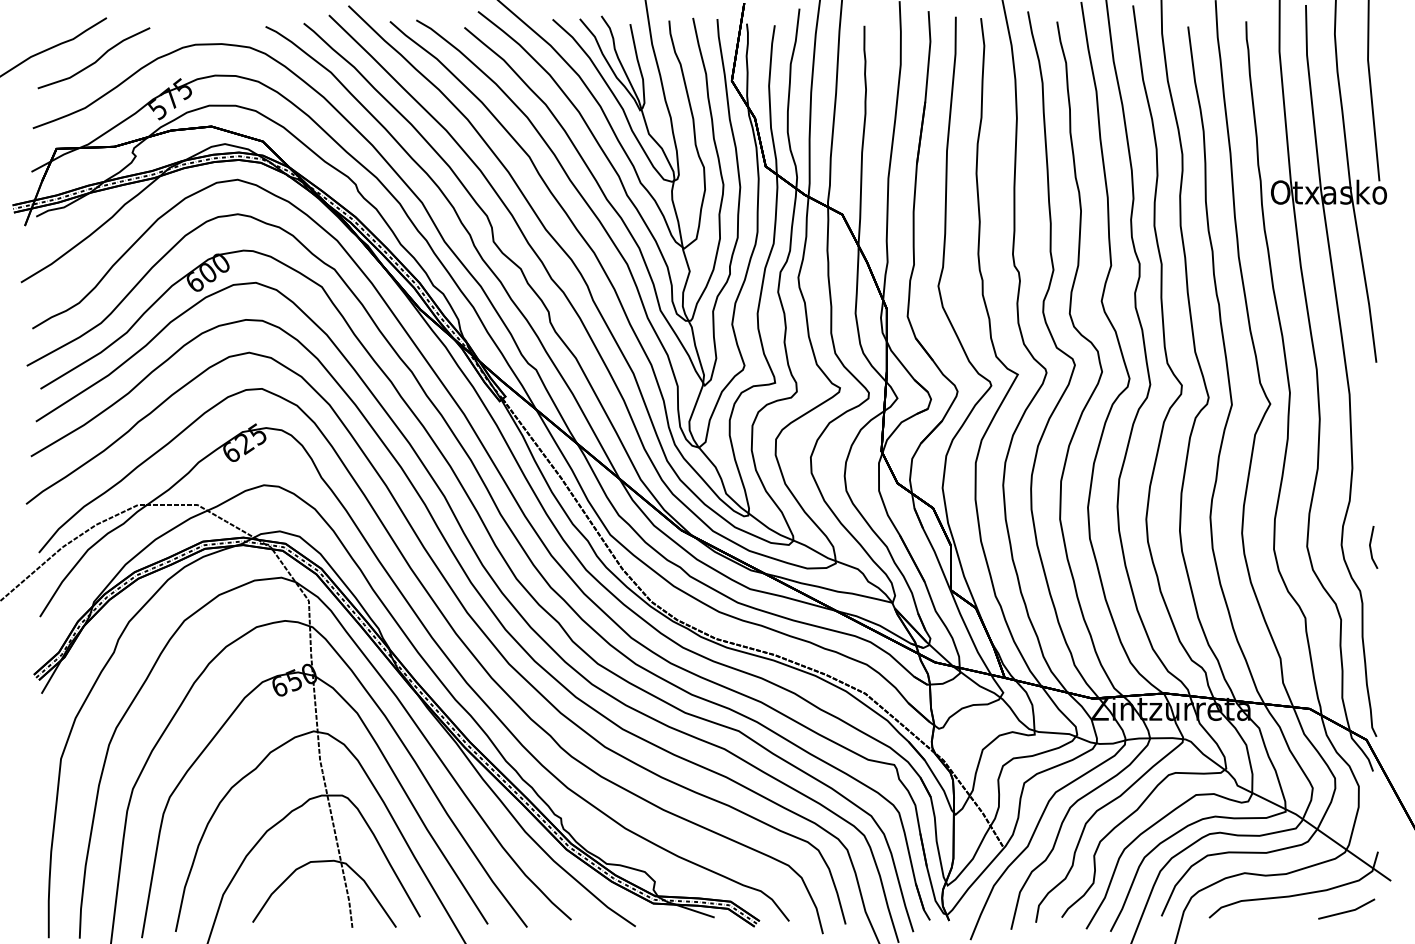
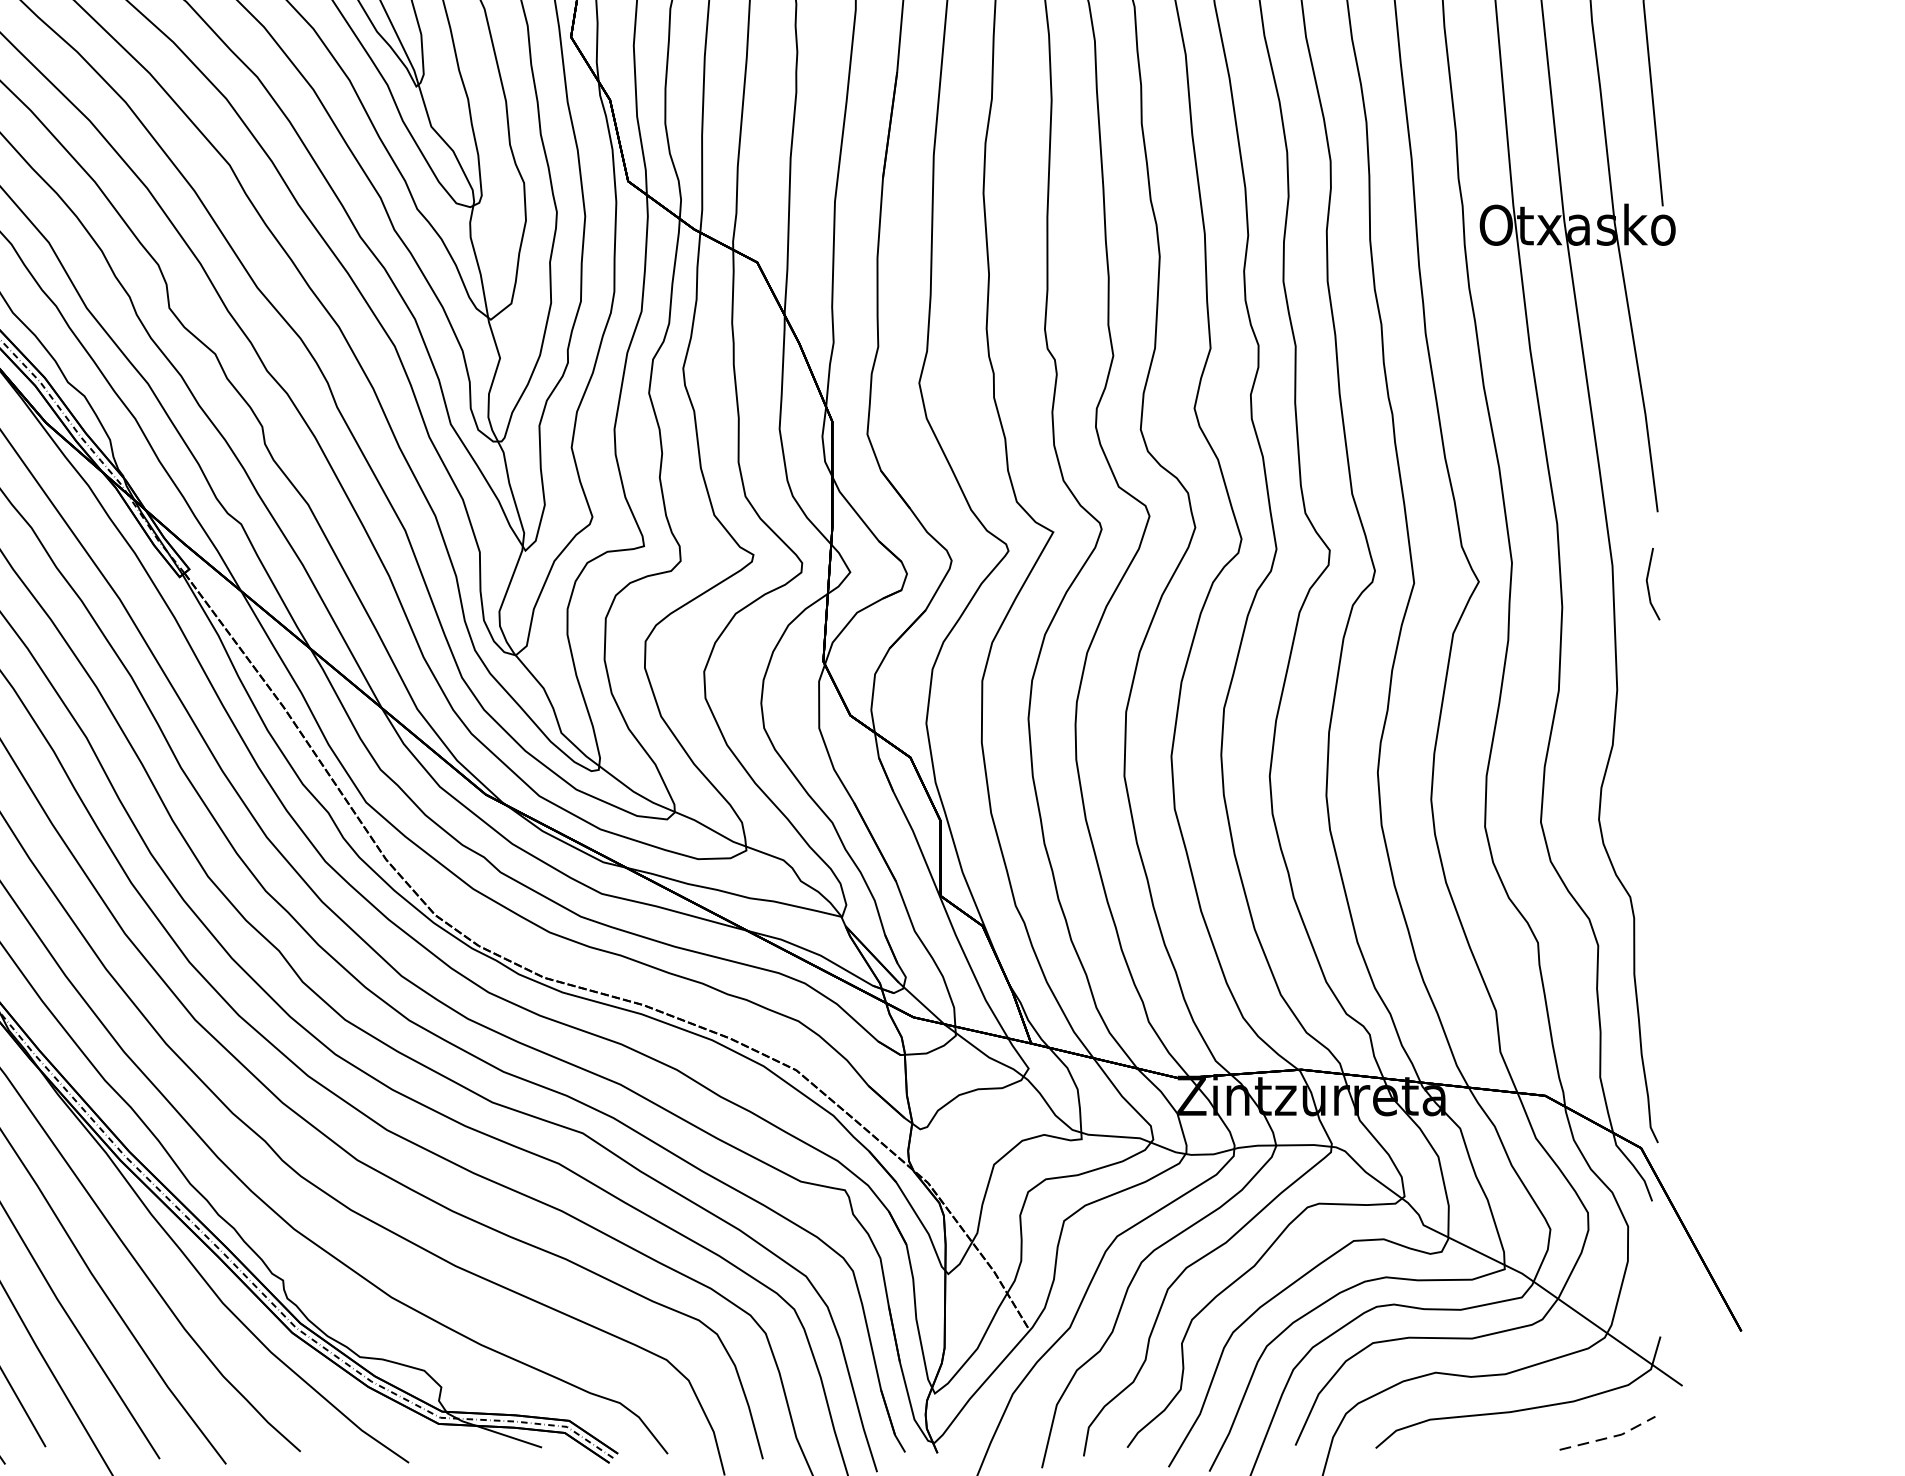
line: (1371, 547) -> (1649, 584), moved
line: (1348, 911) -> (1610, 1437), solid -> dashed

